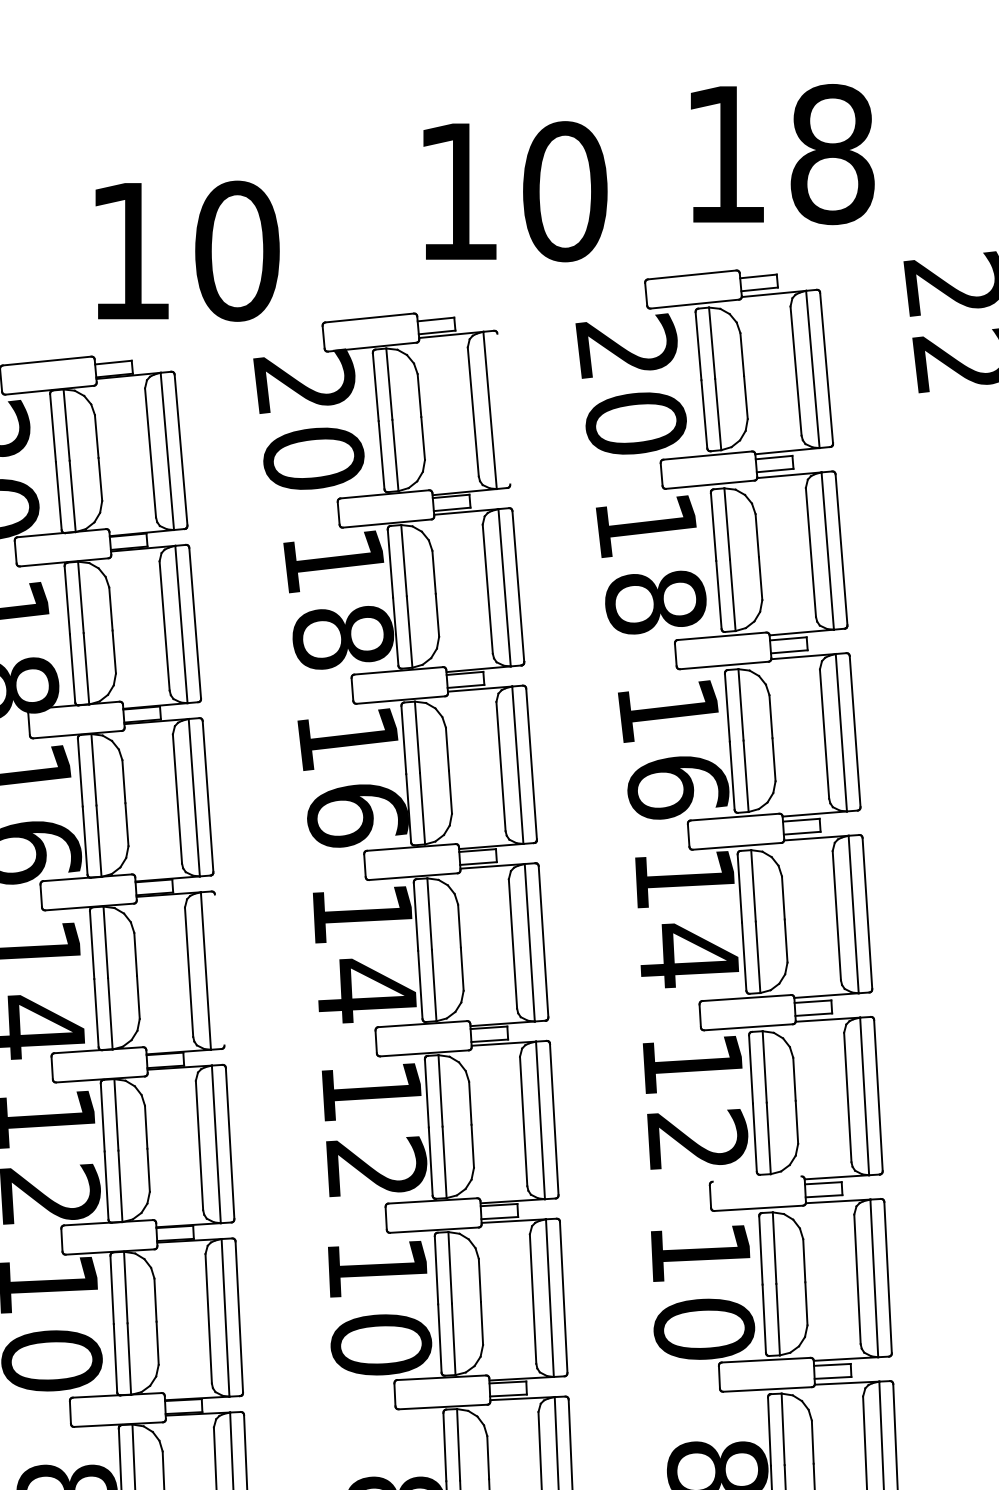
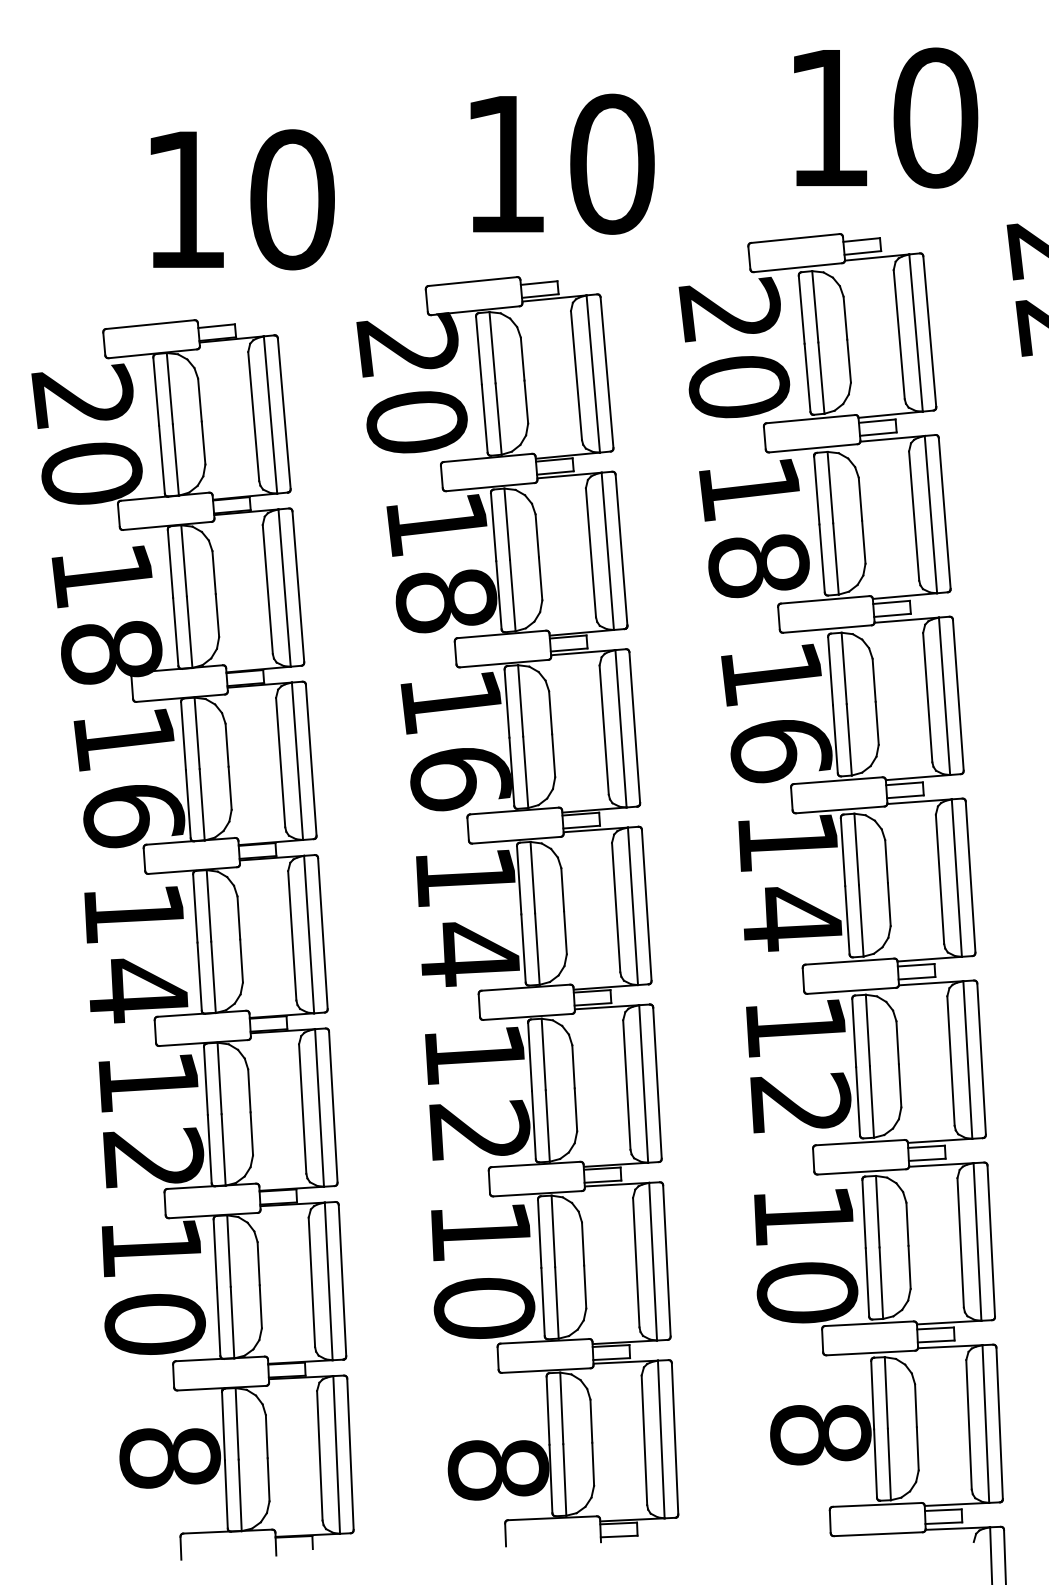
text: (832, 153) -> (935, 117), 18 -> 10
text: (515, 190) -> (562, 163), moved
text: (187, 250) -> (242, 199), moved
line: (503, 408) -> (606, 372), added
line: (219, 969) -> (322, 933), added
line: (756, 1178) -> (859, 1142), added

